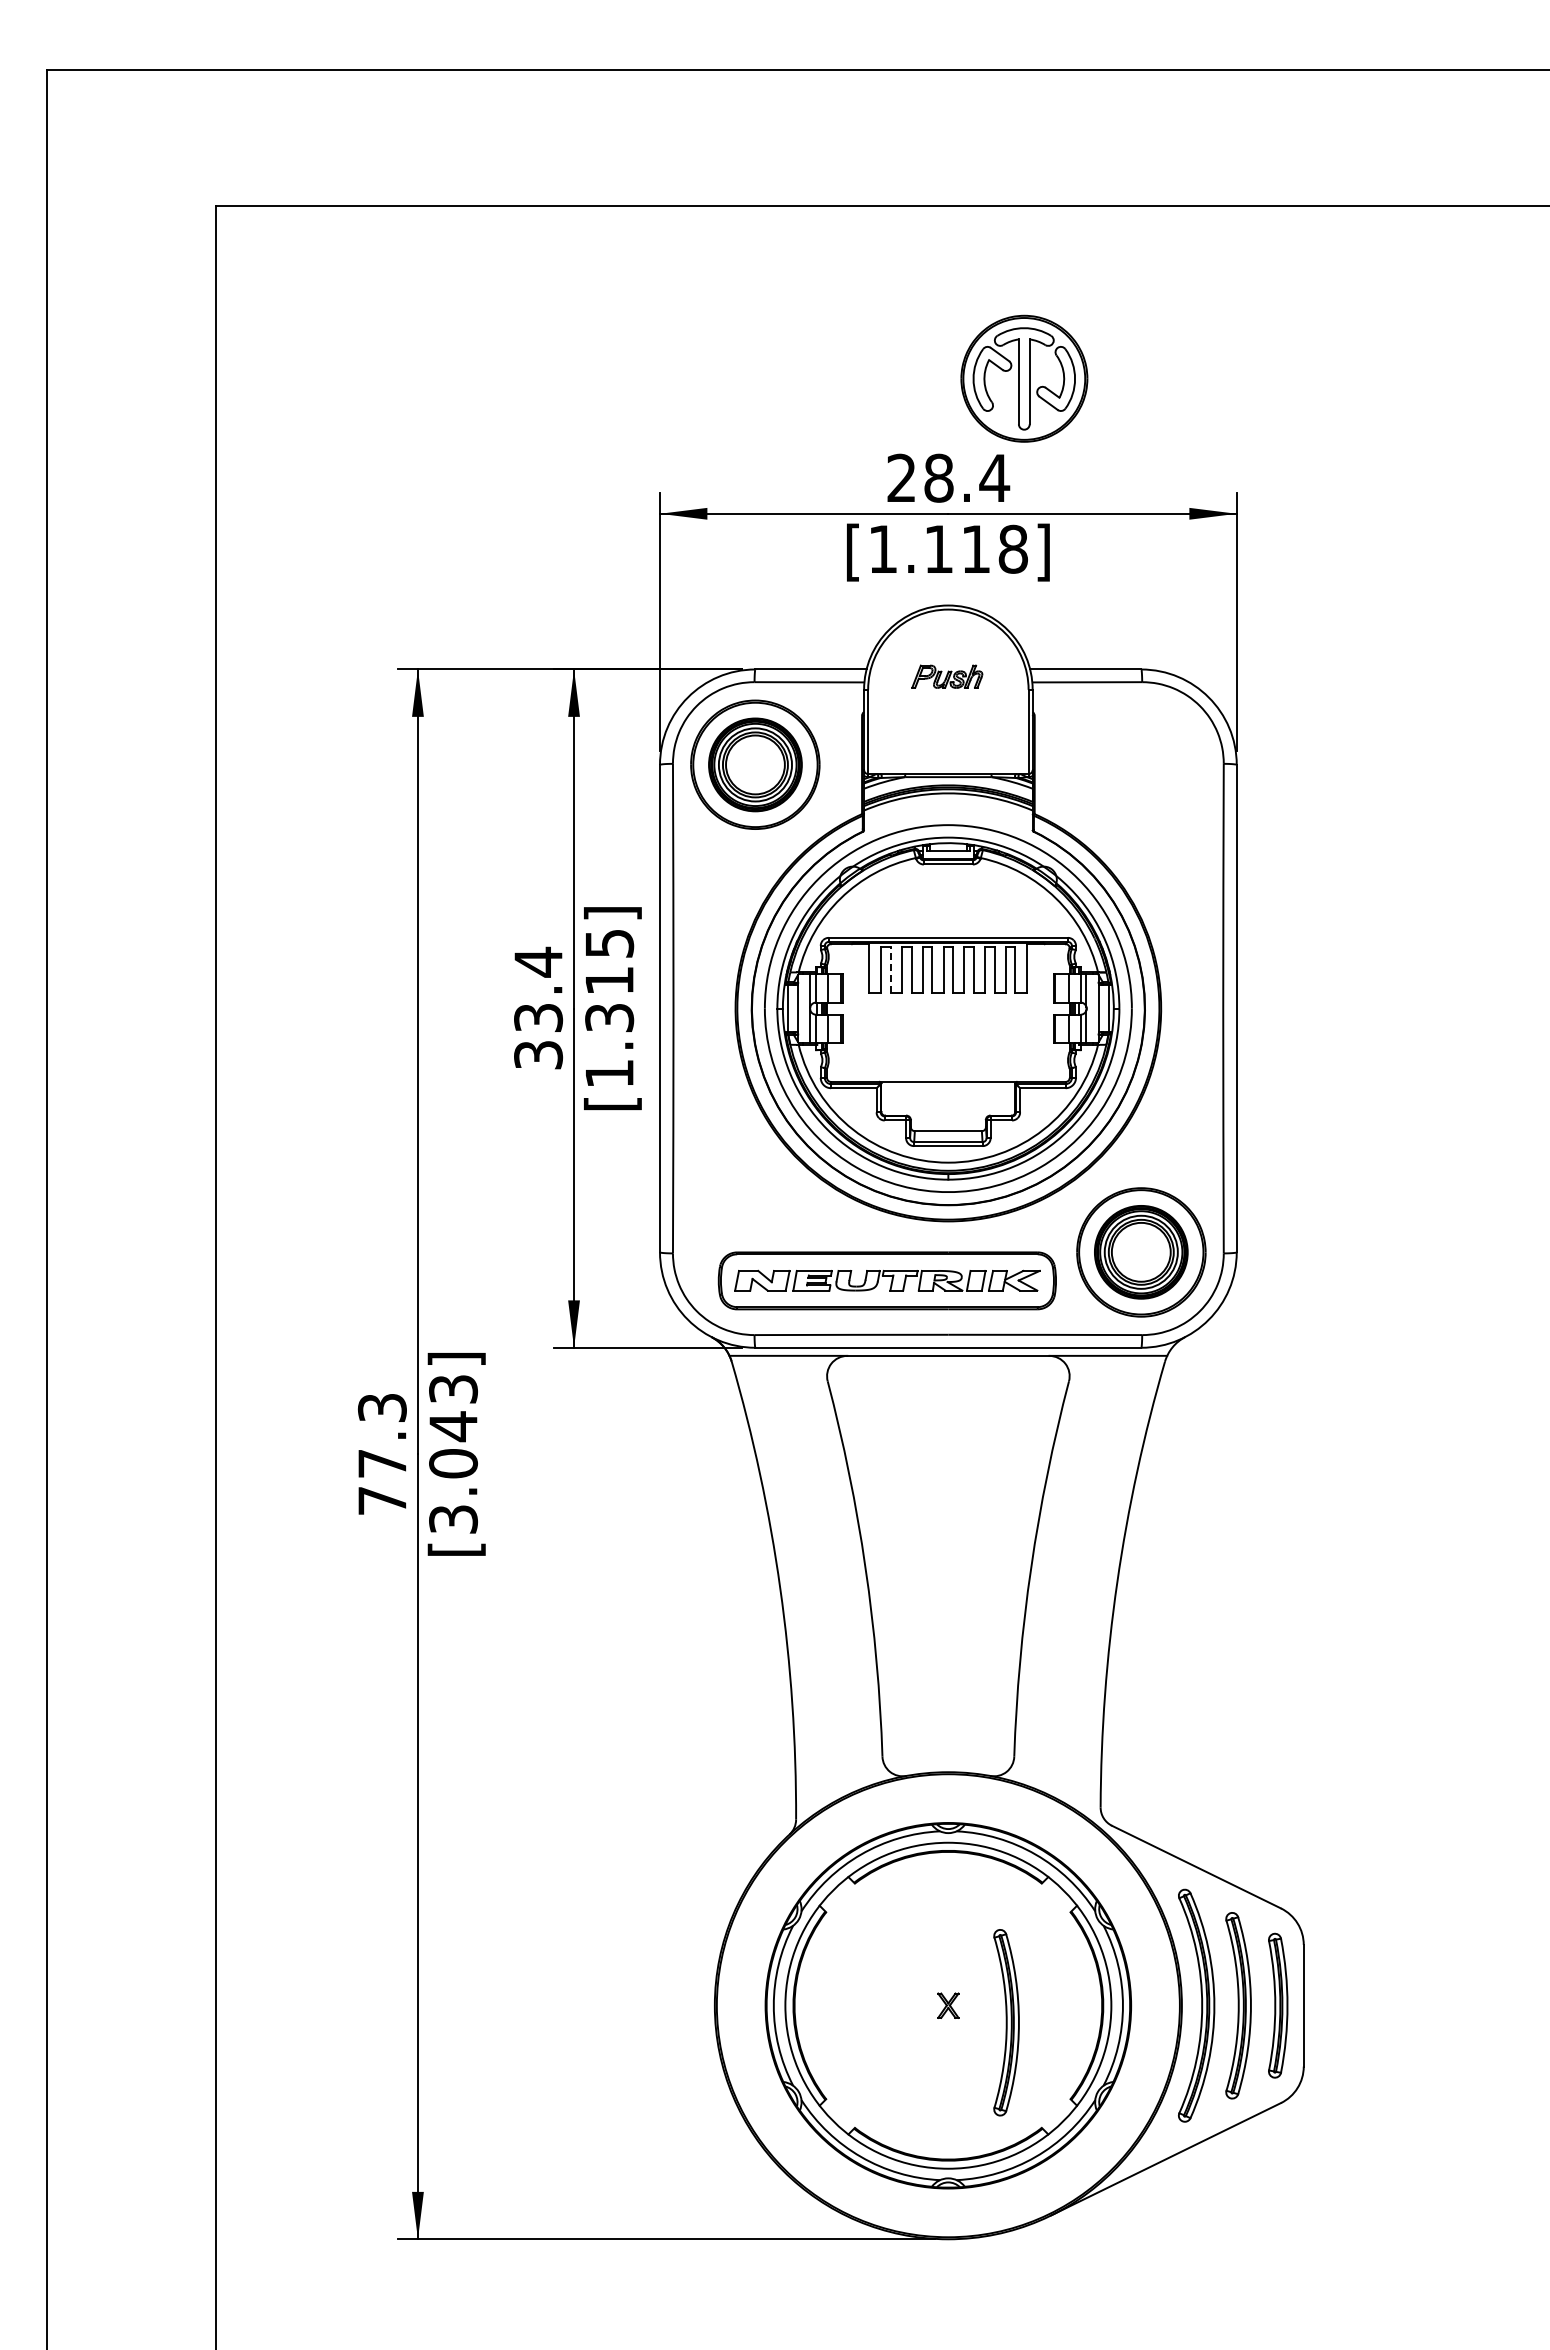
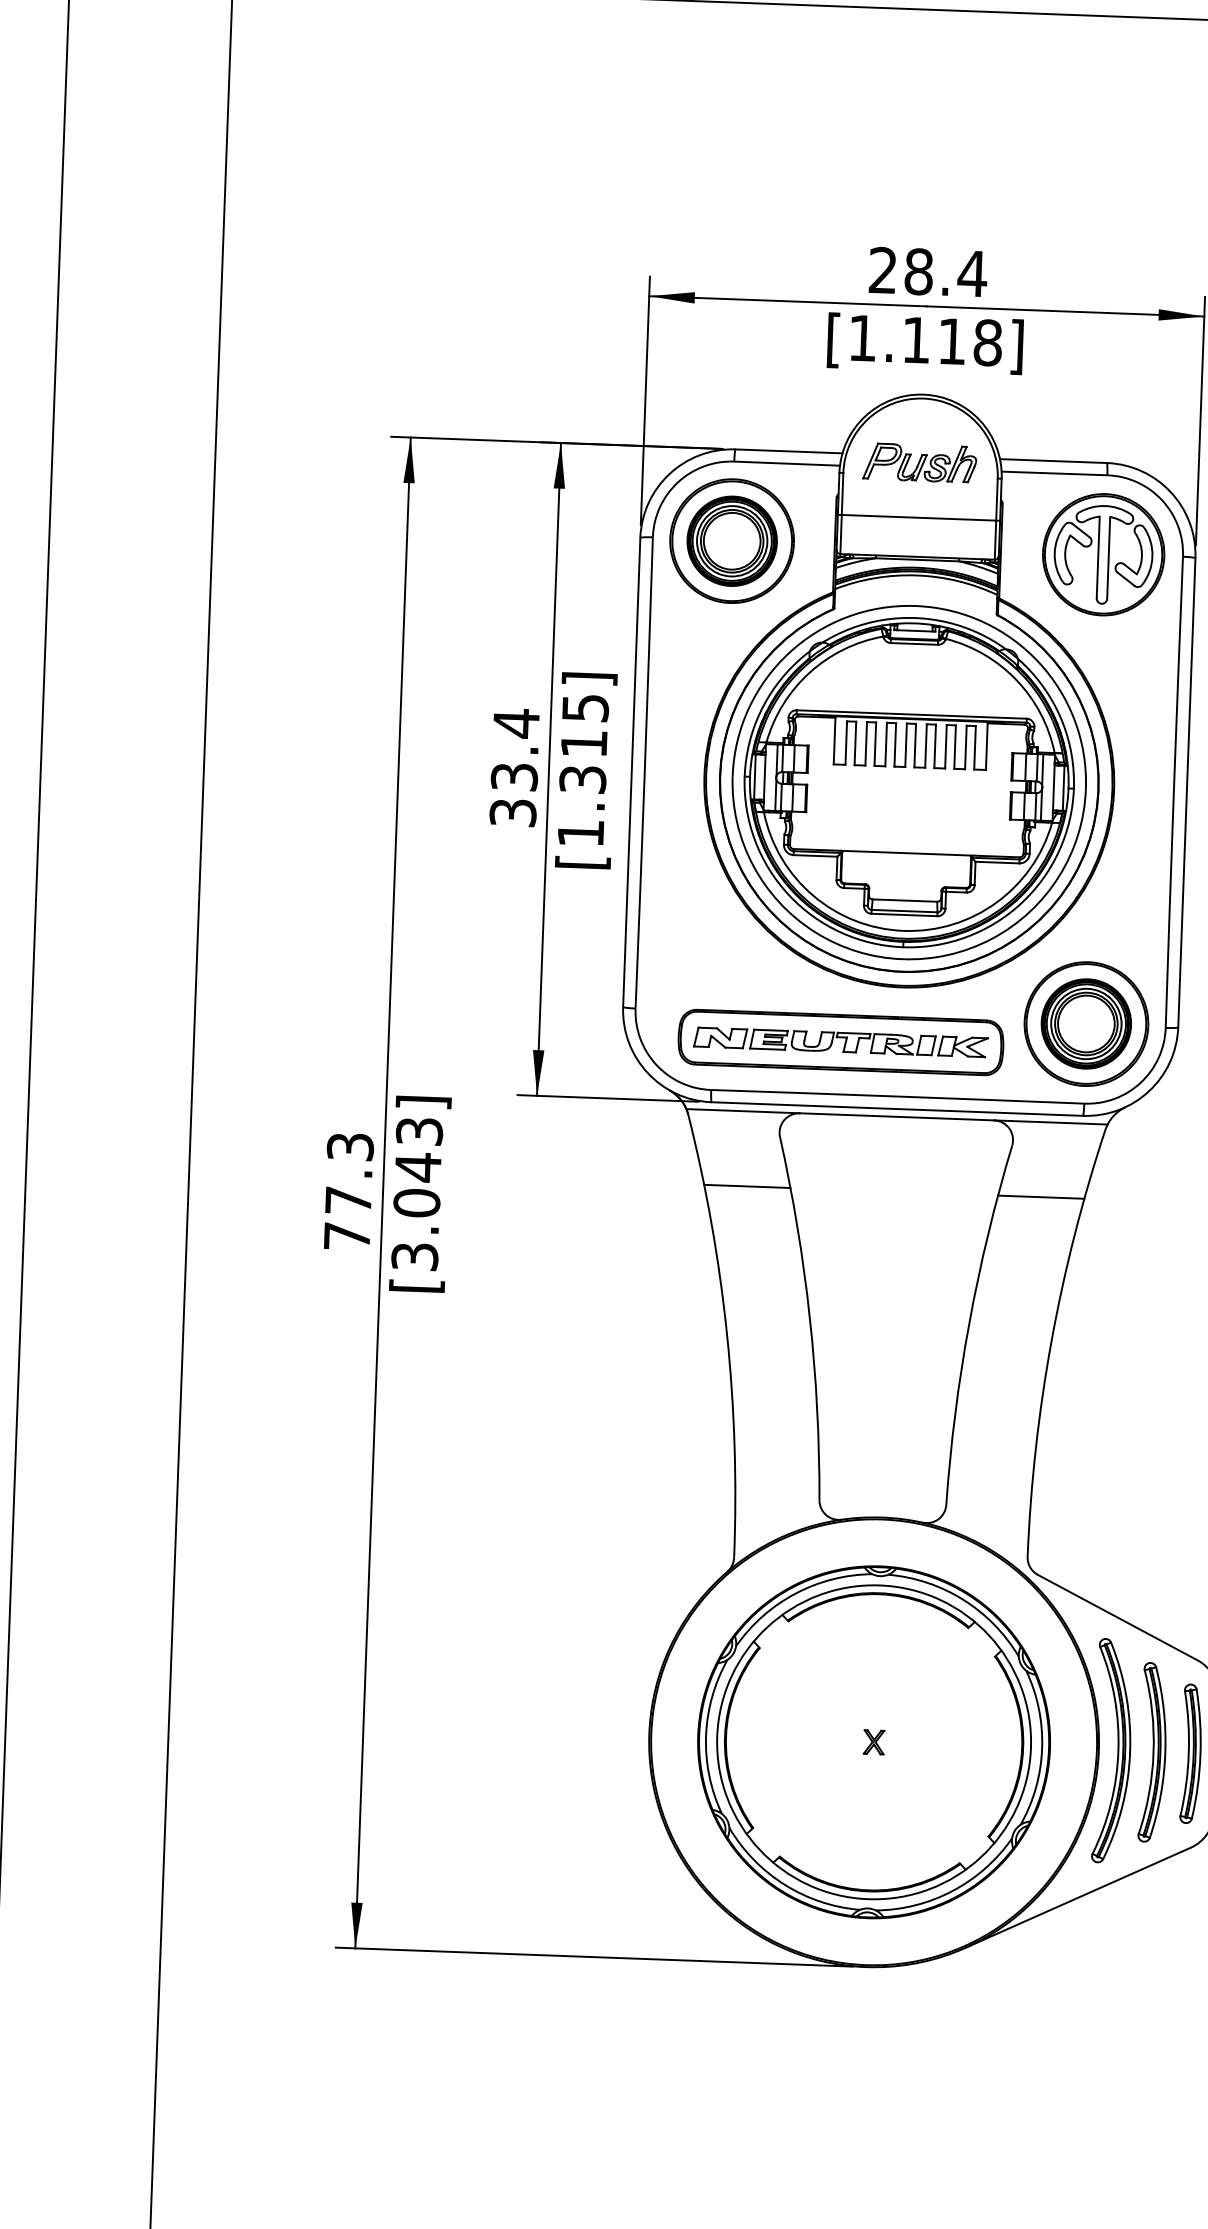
part: (1024, 378) -> (1103, 554), moved
part: (947, 676) -> (920, 462), size x1.67
line: (948, 733) -> (919, 517), added
line: (890, 970) -> (854, 743), dashed -> solid
line: (795, 1433) -> (747, 1186), added
line: (1100, 1433) -> (1040, 1196), added
part: (1006, 2022) -> (929, 1760), removed

